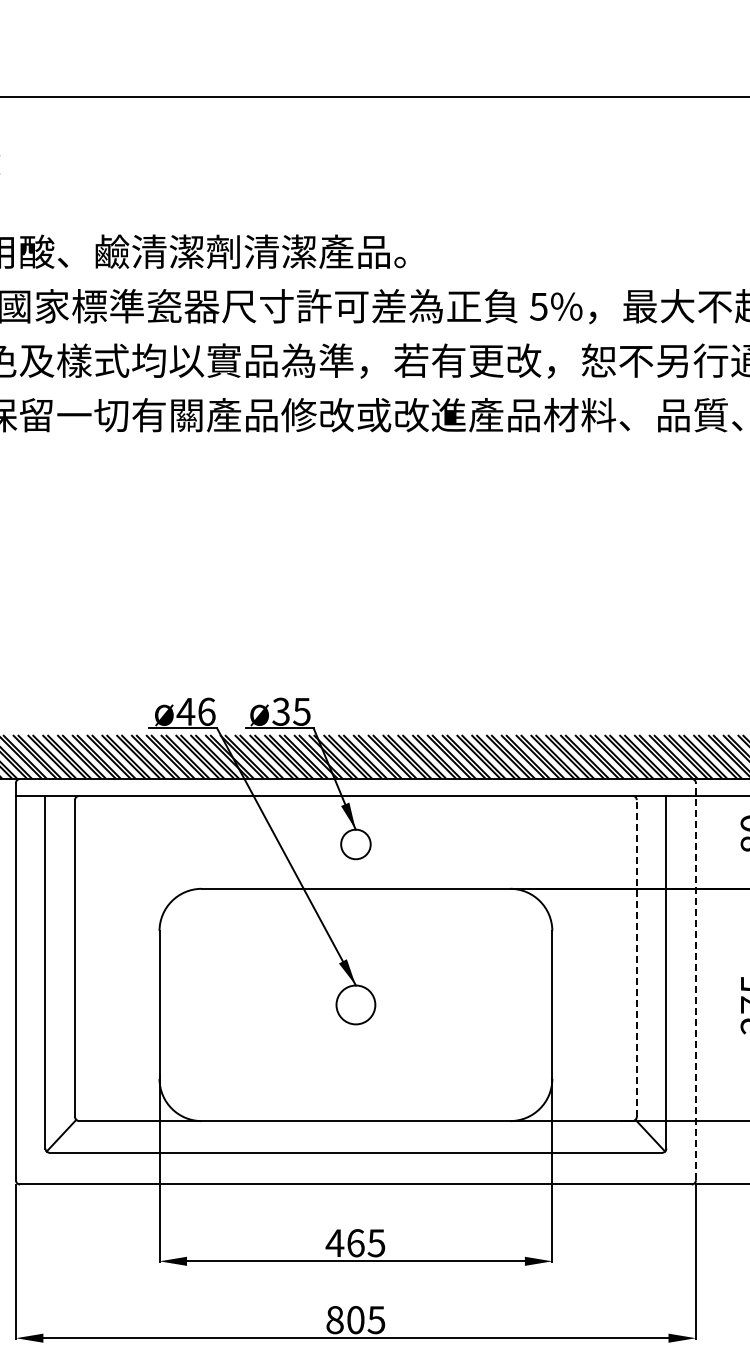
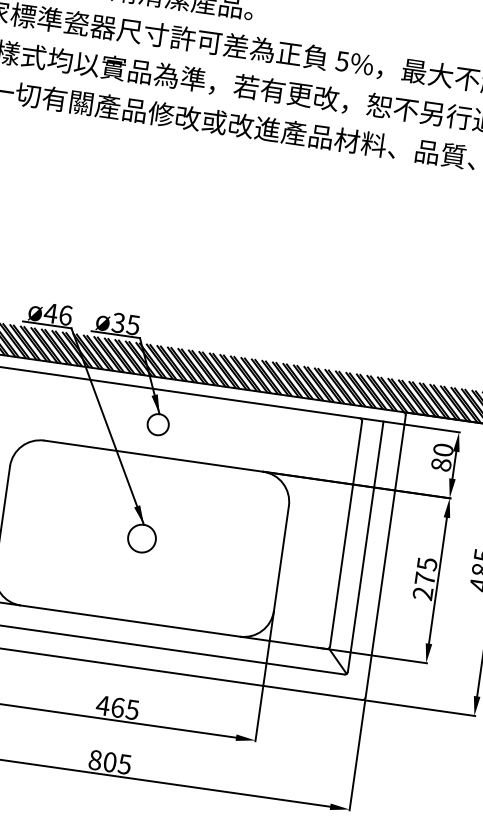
line: (636, 958) -> (345, 533), dashed -> solid
line: (695, 981) -> (385, 556), dashed -> solid

